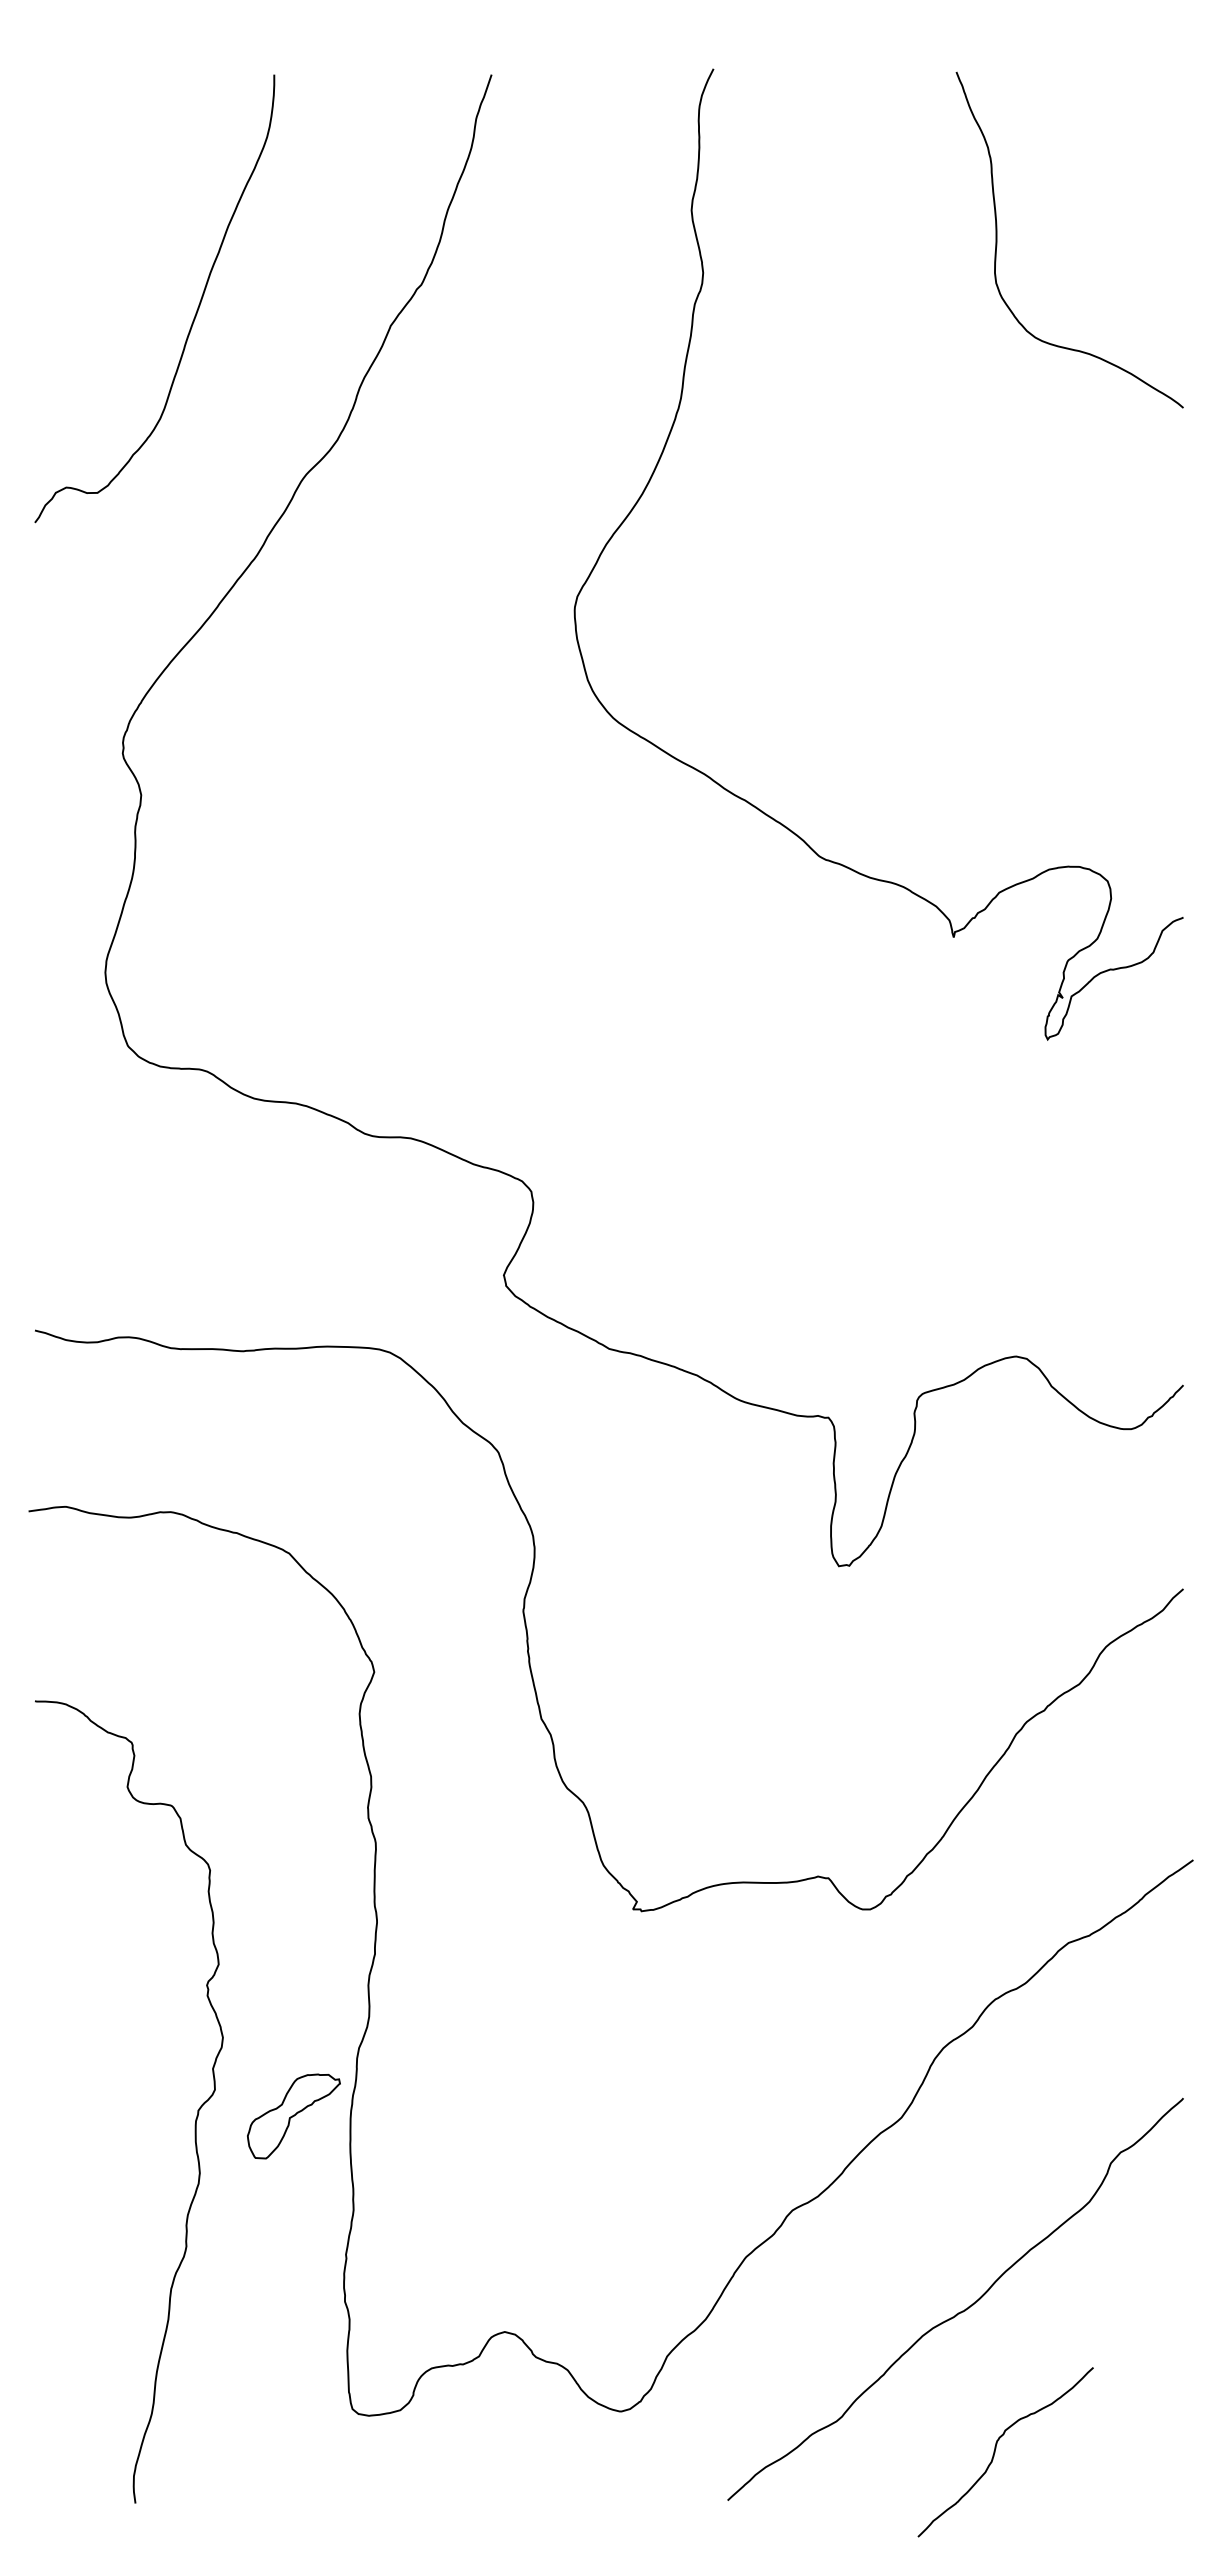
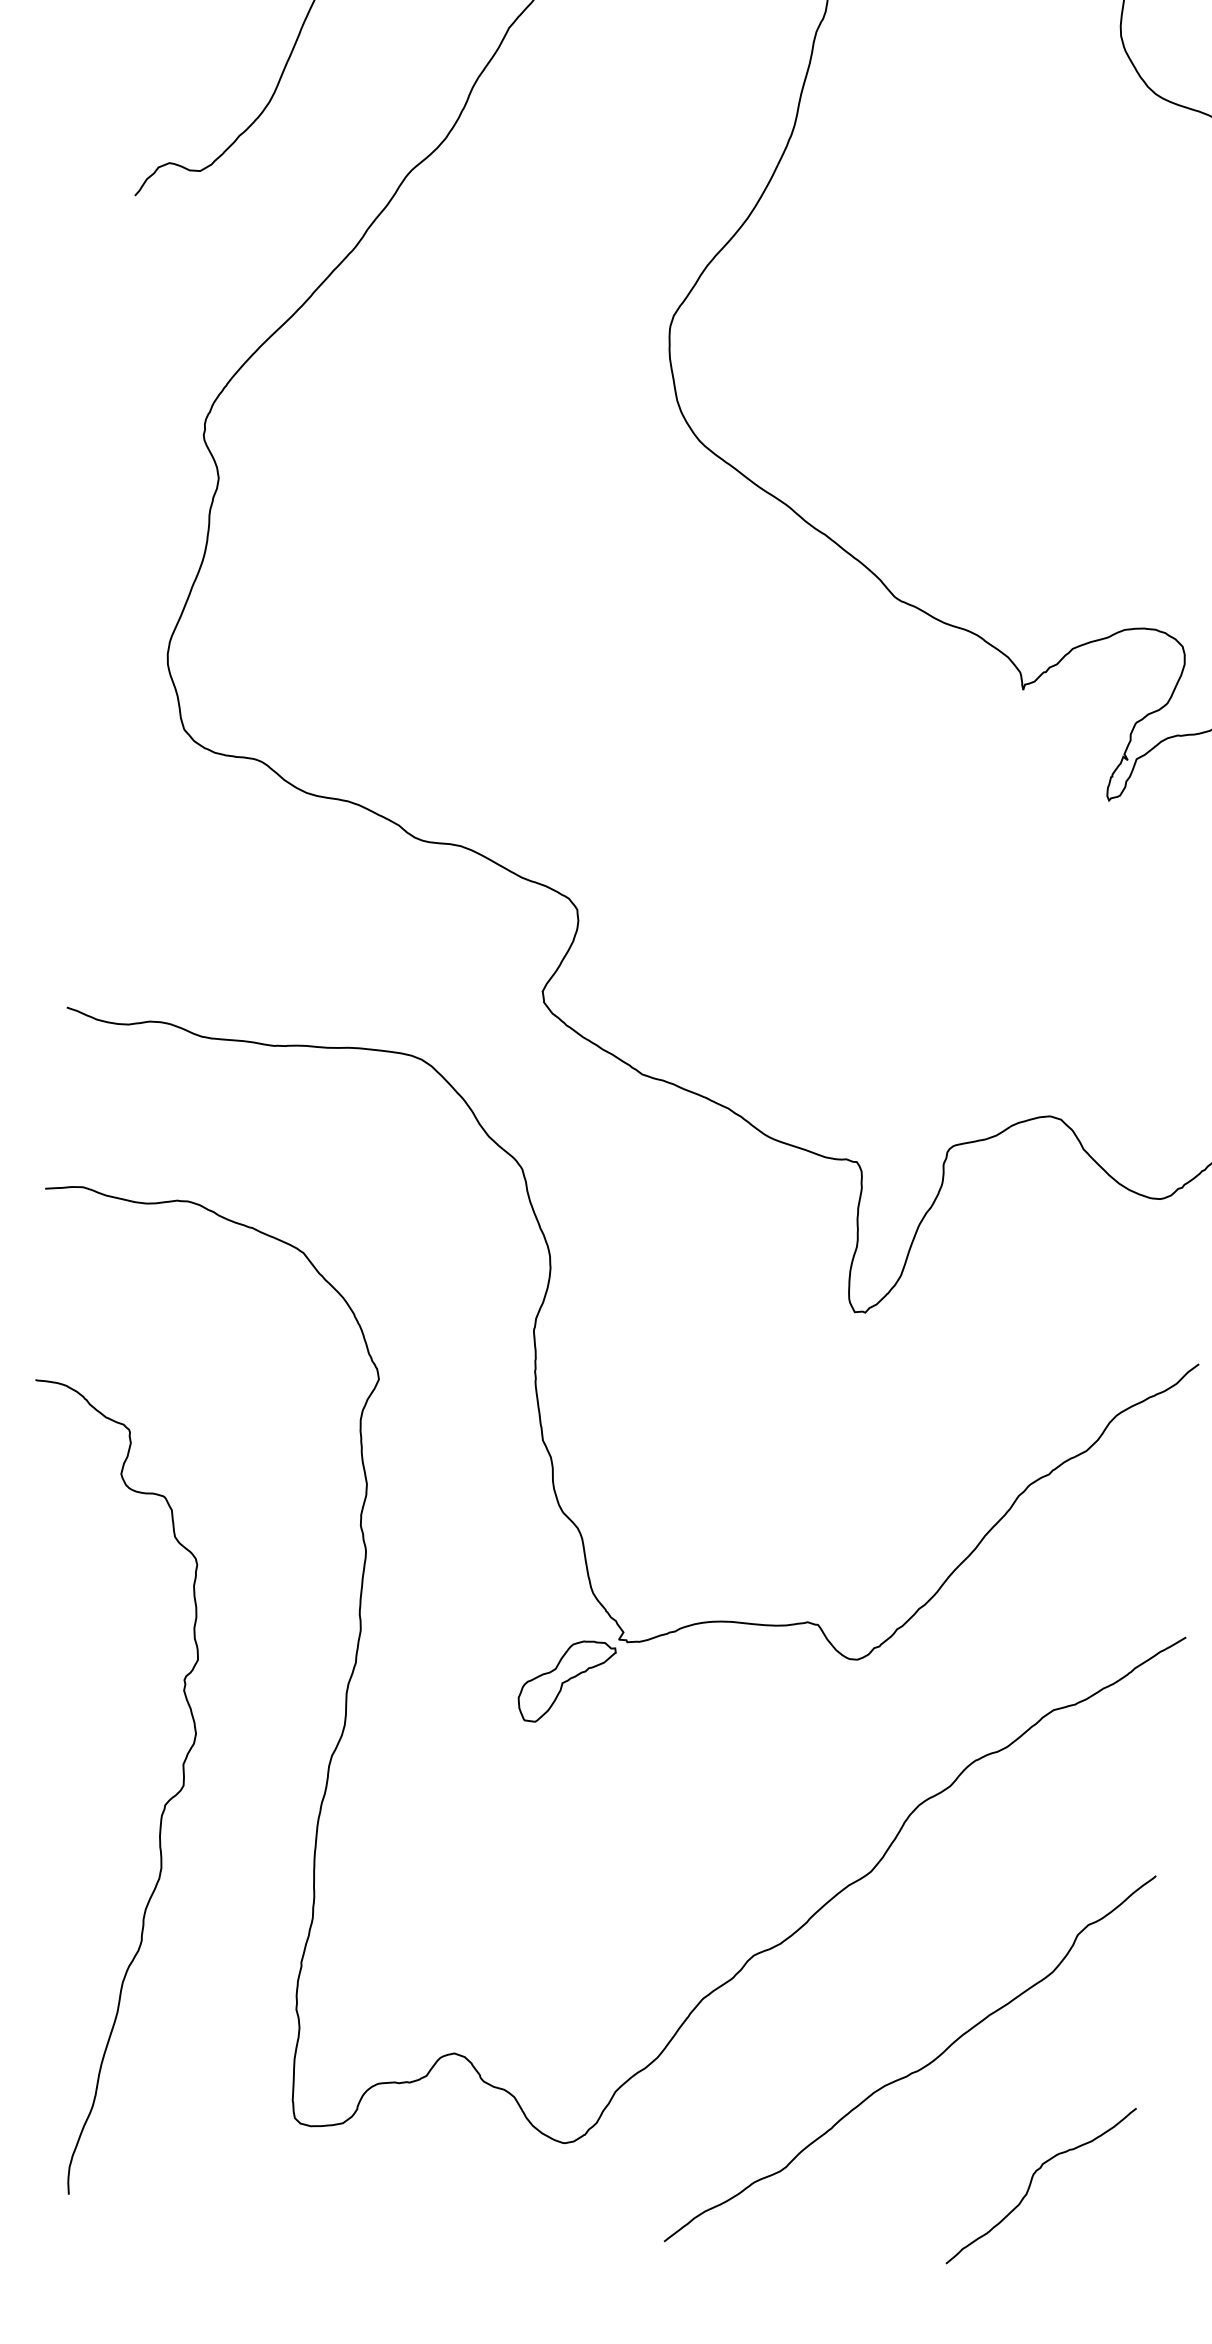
part: (293, 2116) -> (566, 1681), moved
curve: (996, 2448) -> (1032, 2181), moved

